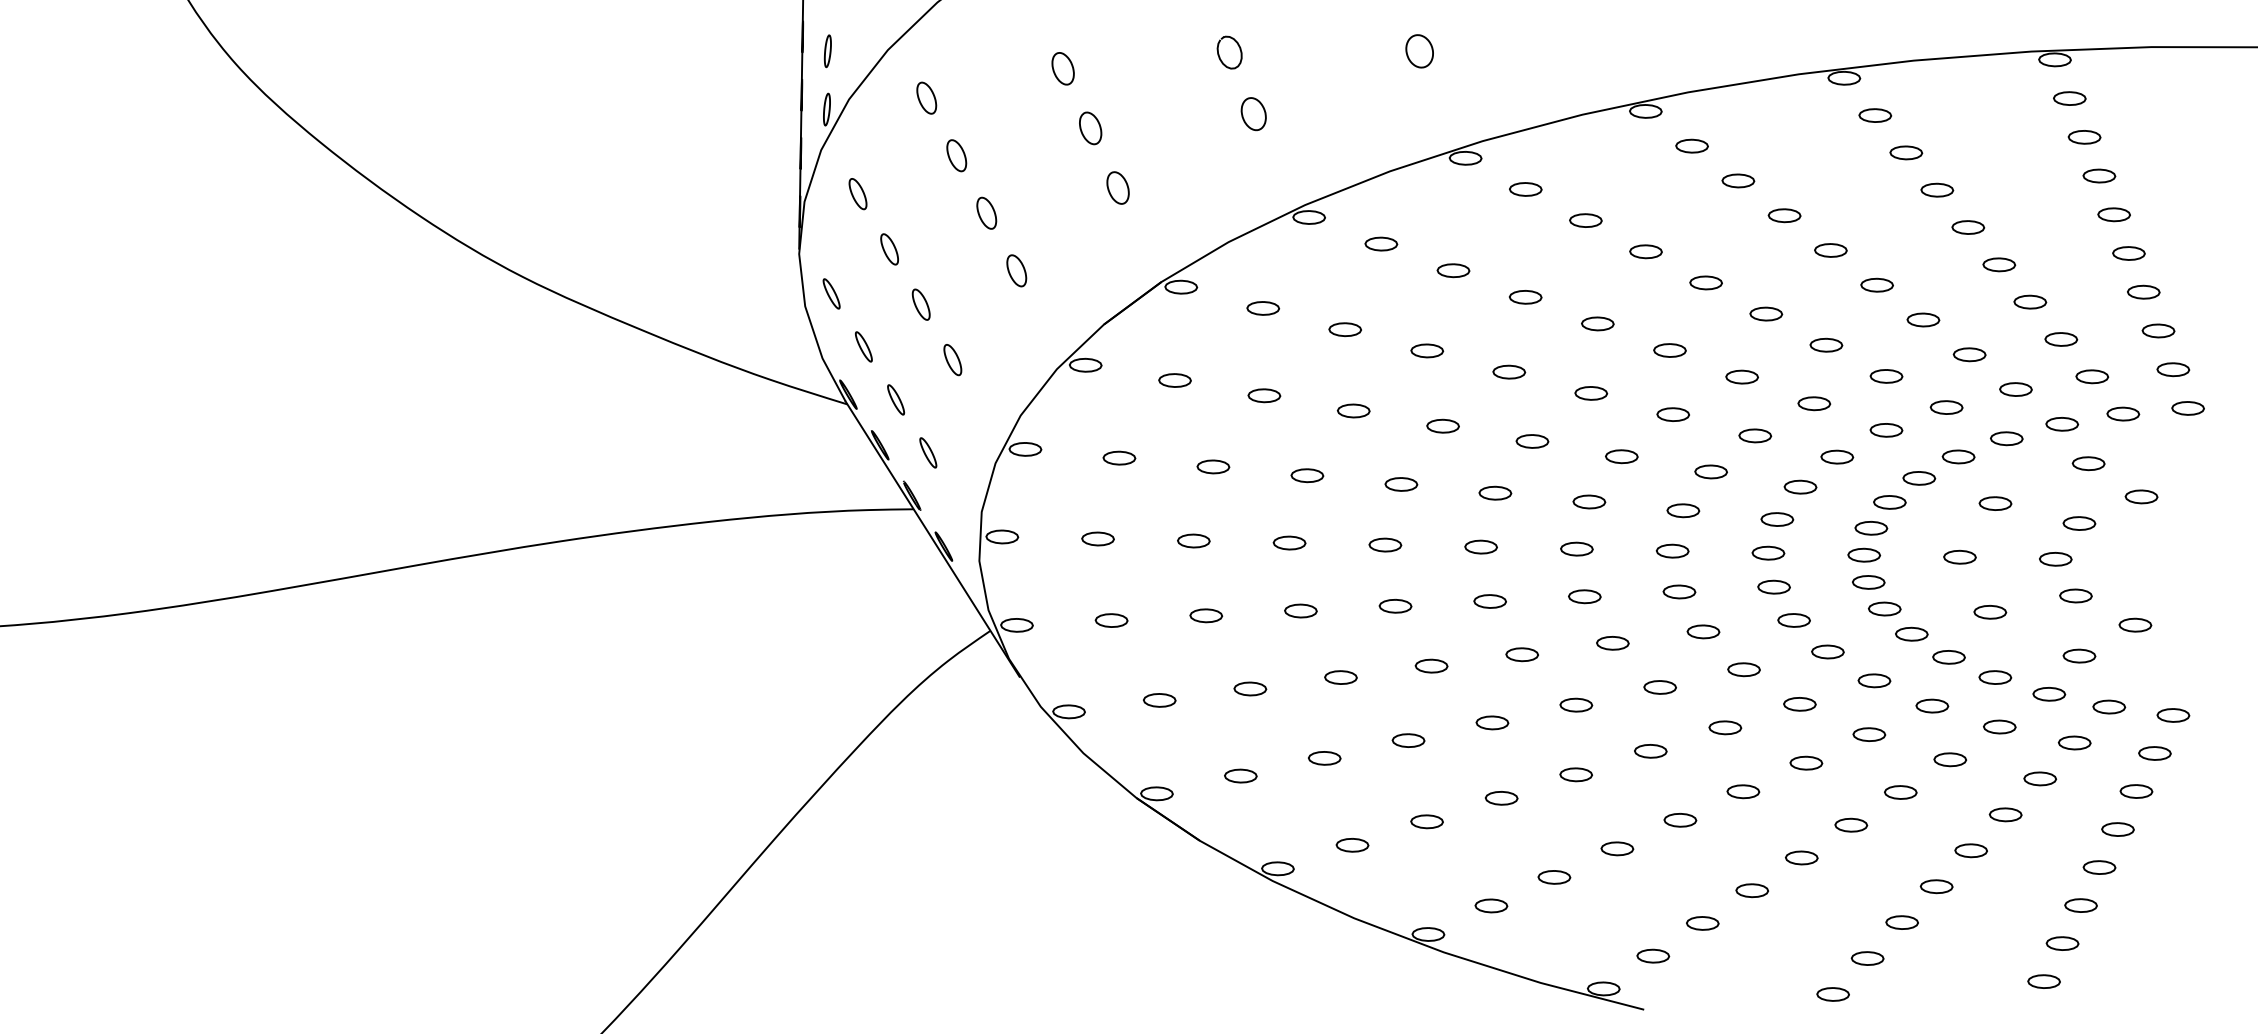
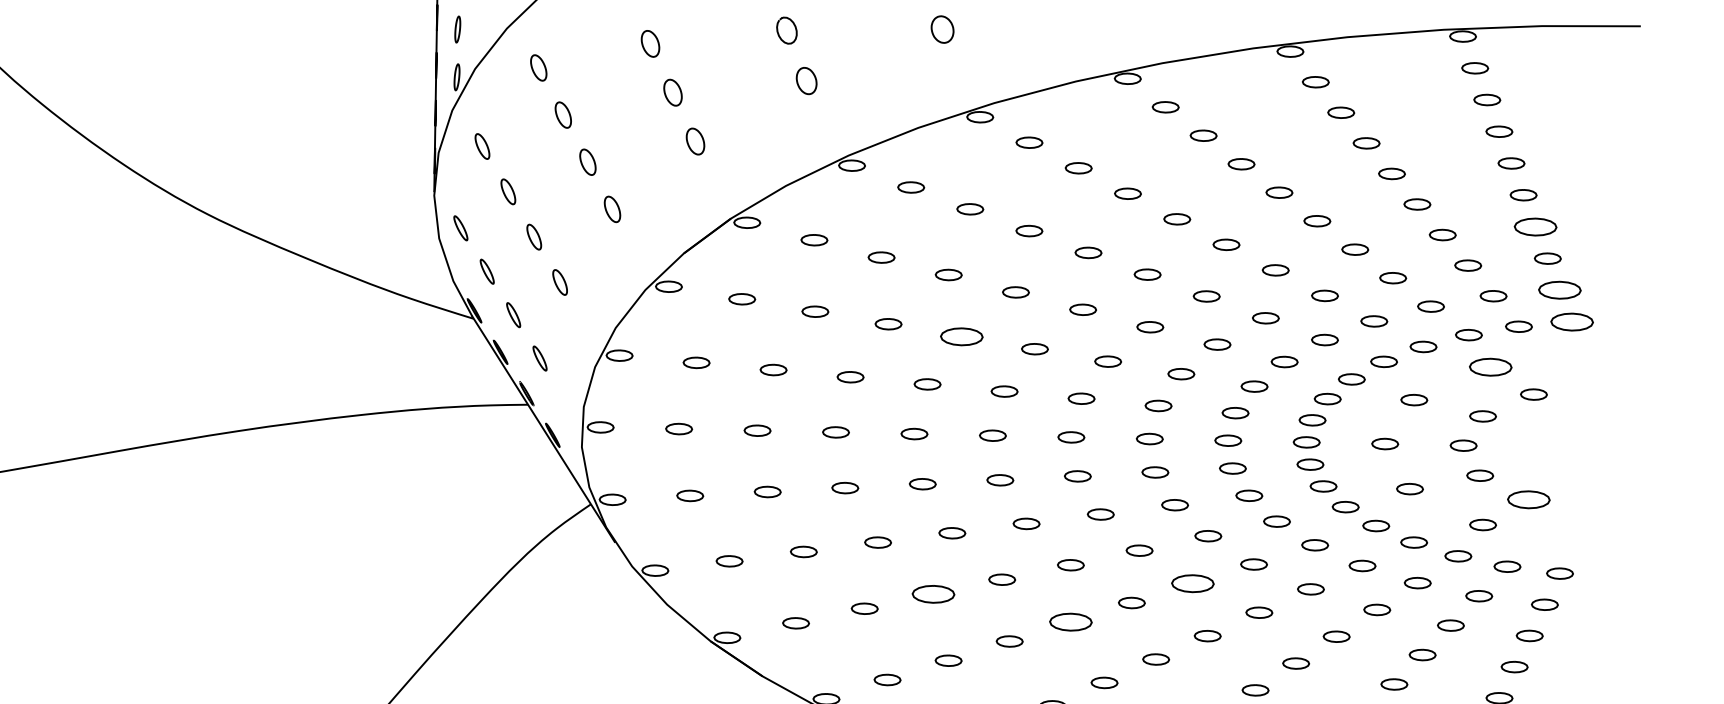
part: (2143, 291) -> (1535, 226), size x1.6
part: (2173, 369) -> (1560, 290), size x1.6
part: (2187, 408) -> (1571, 322), size x1.6
part: (1442, 425) -> (961, 336), size x1.6
part: (2088, 463) -> (1490, 367), size x1.6
part: (2135, 624) -> (1528, 499), size x1.6
part: (1725, 727) -> (1193, 583), size x1.6
part: (1408, 740) -> (933, 594), size x1.6
part: (1575, 774) -> (1070, 622), size x1.6

